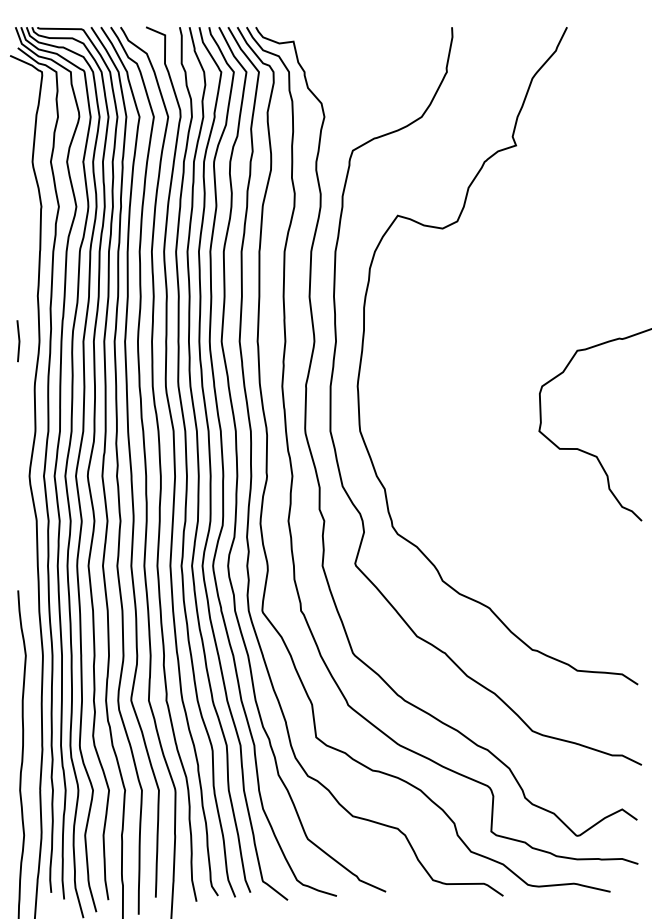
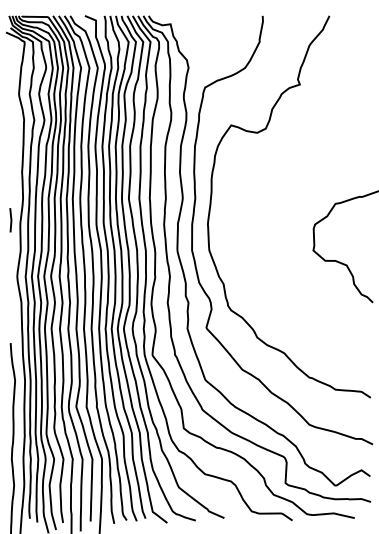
line: (17, 341) -> (10, 220), moved

